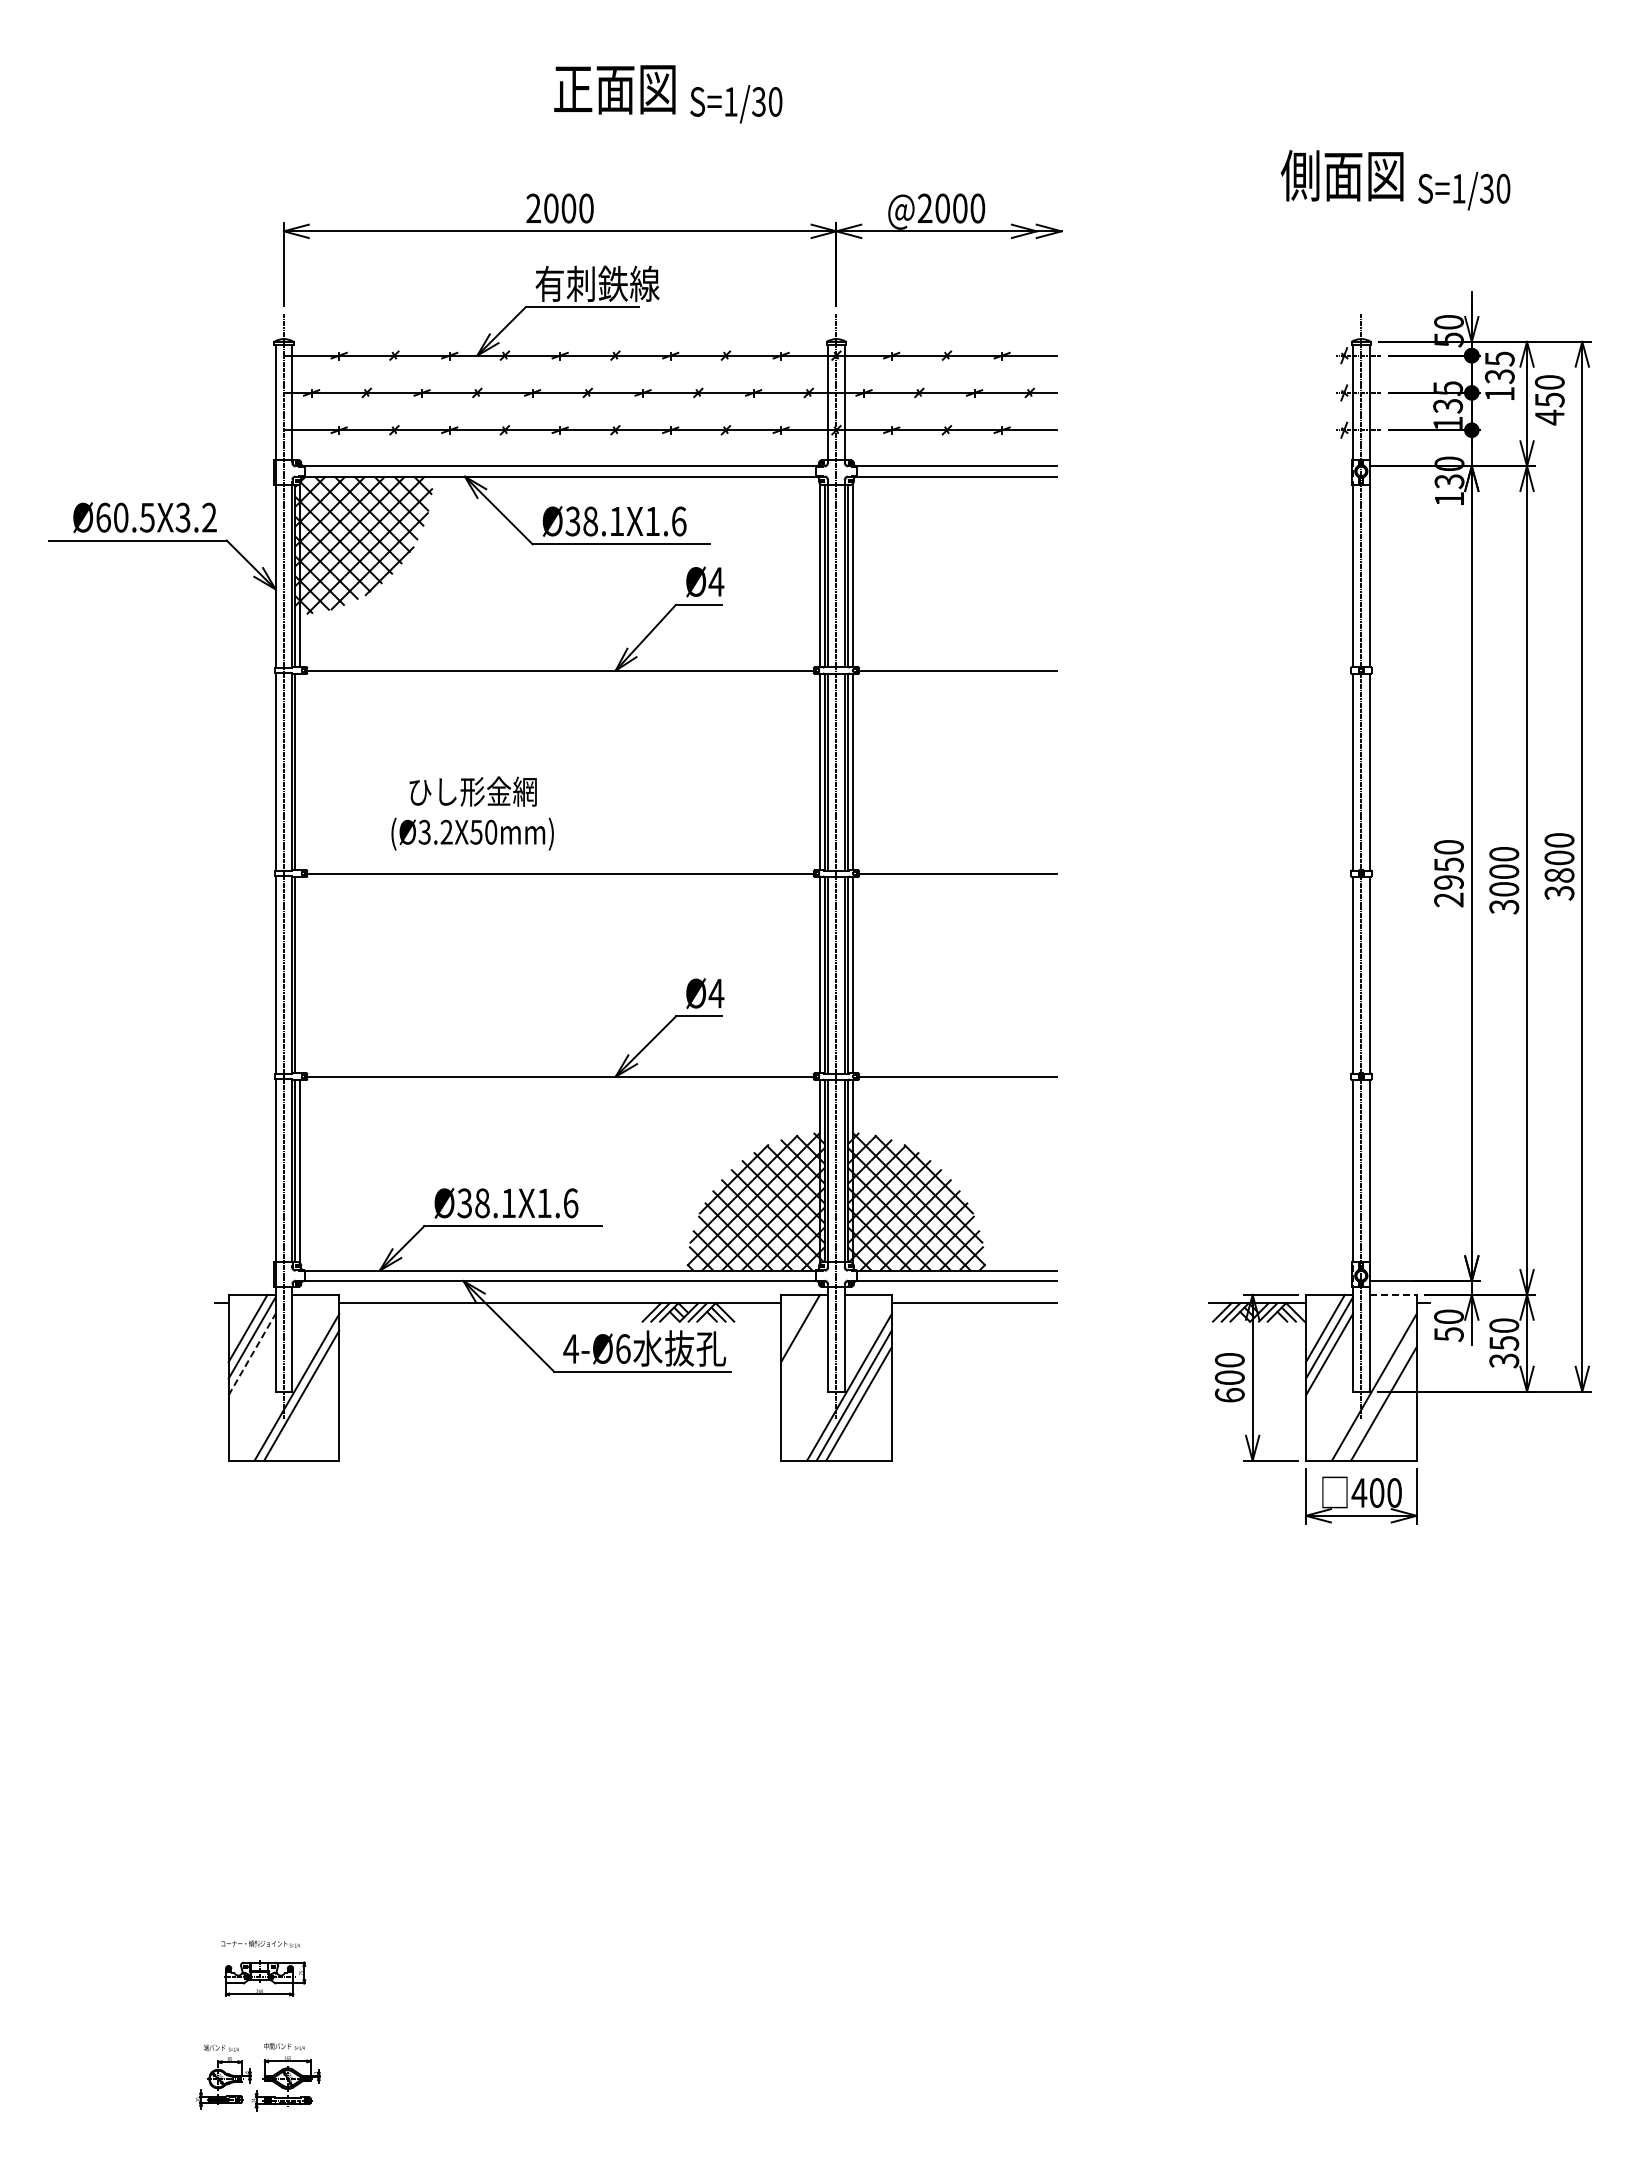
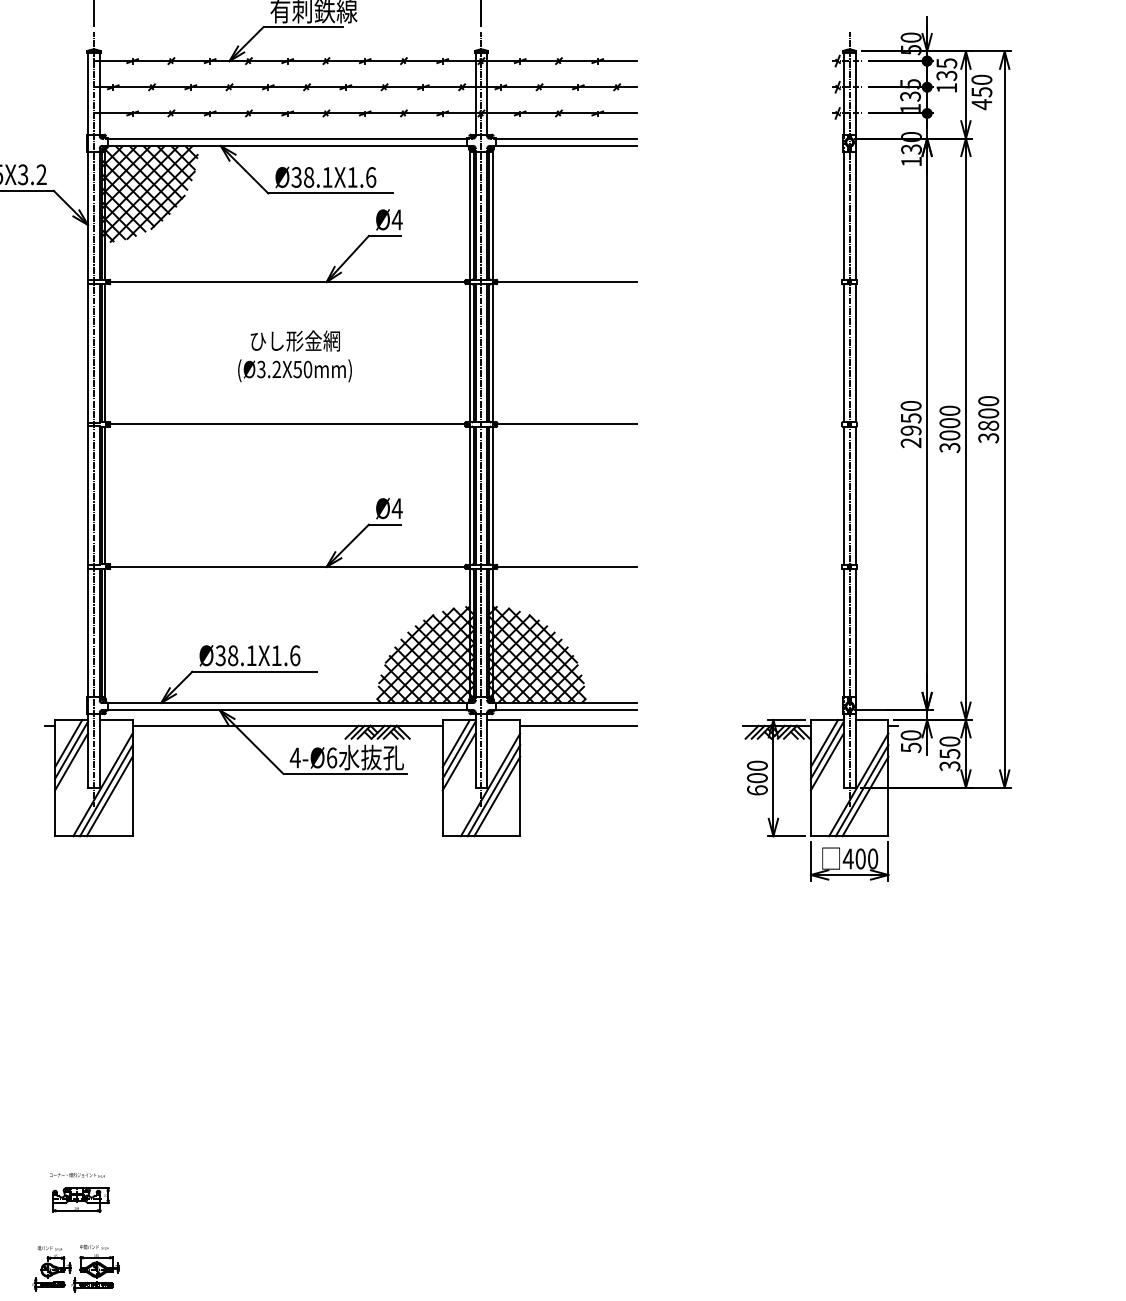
line: (300, 772) -> (105, 353), added
text: (472, 813) -> (294, 356), moved
line: (300, 975) -> (105, 495), added
line: (1393, 1294) -> (872, 719), dashed -> solid
line: (804, 1337) -> (459, 749), added
line: (252, 1354) -> (71, 761), dashed -> solid
line: (804, 1354) -> (459, 761), added
line: (1378, 1395) -> (861, 790), added
line: (306, 1403) -> (109, 796), added

